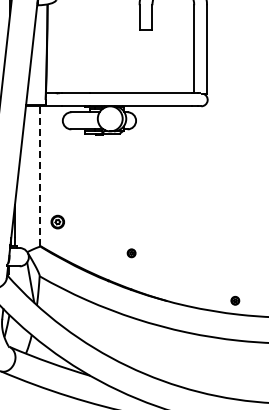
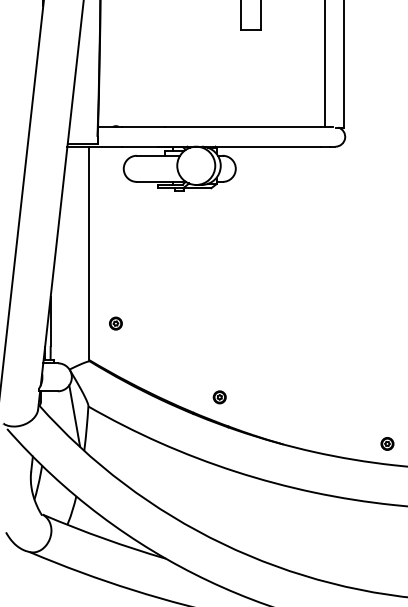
line: (40, 176) -> (89, 253), dashed -> solid
part: (57, 221) -> (115, 322), size x0.62
part: (131, 253) -> (219, 397), moved

